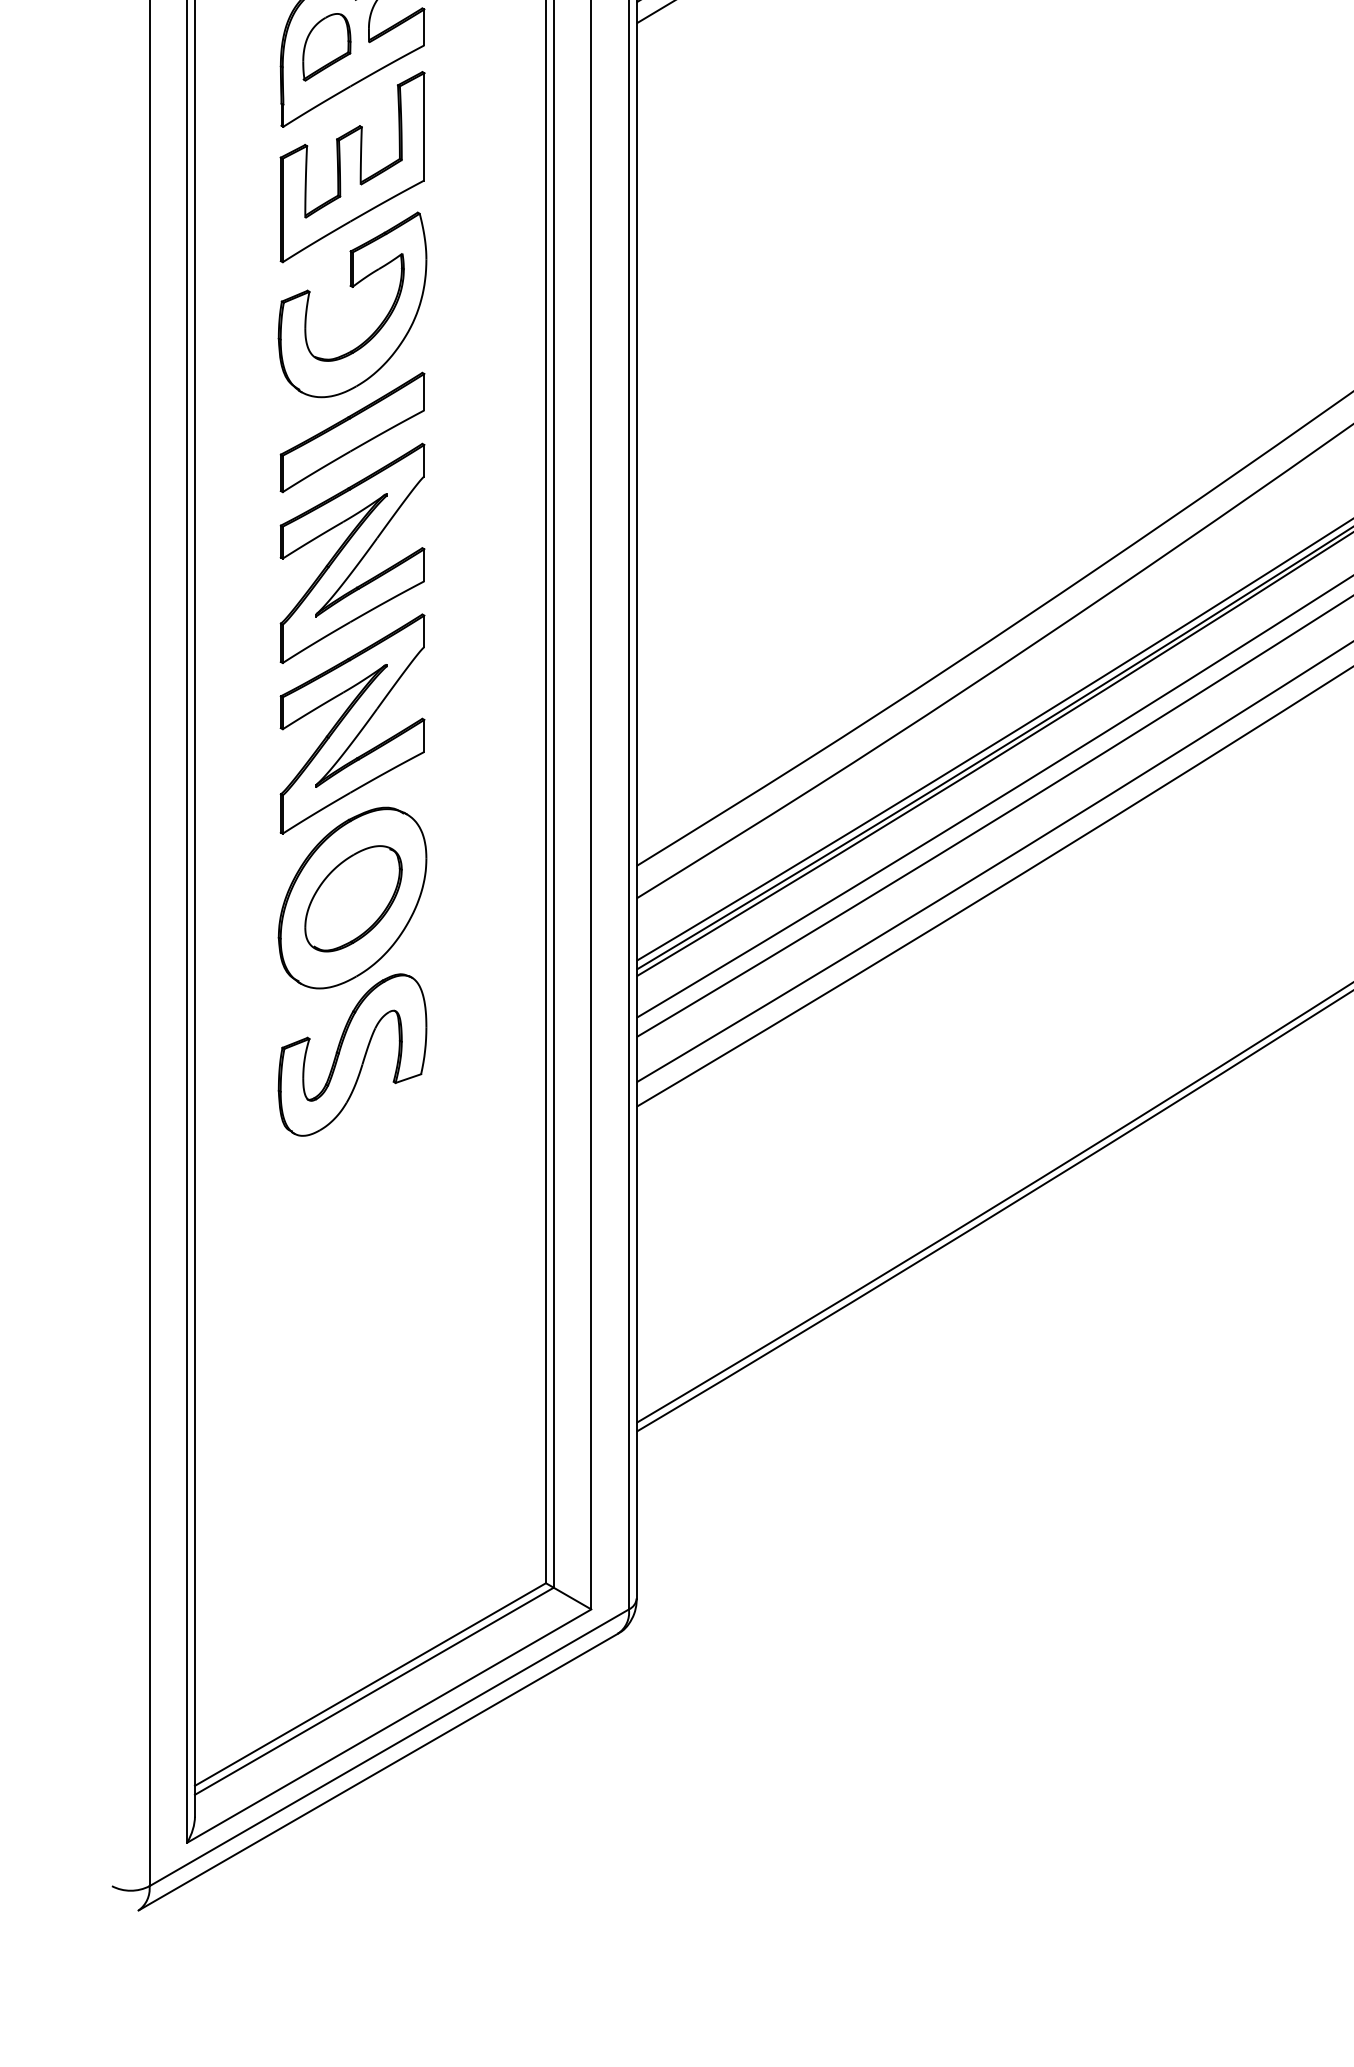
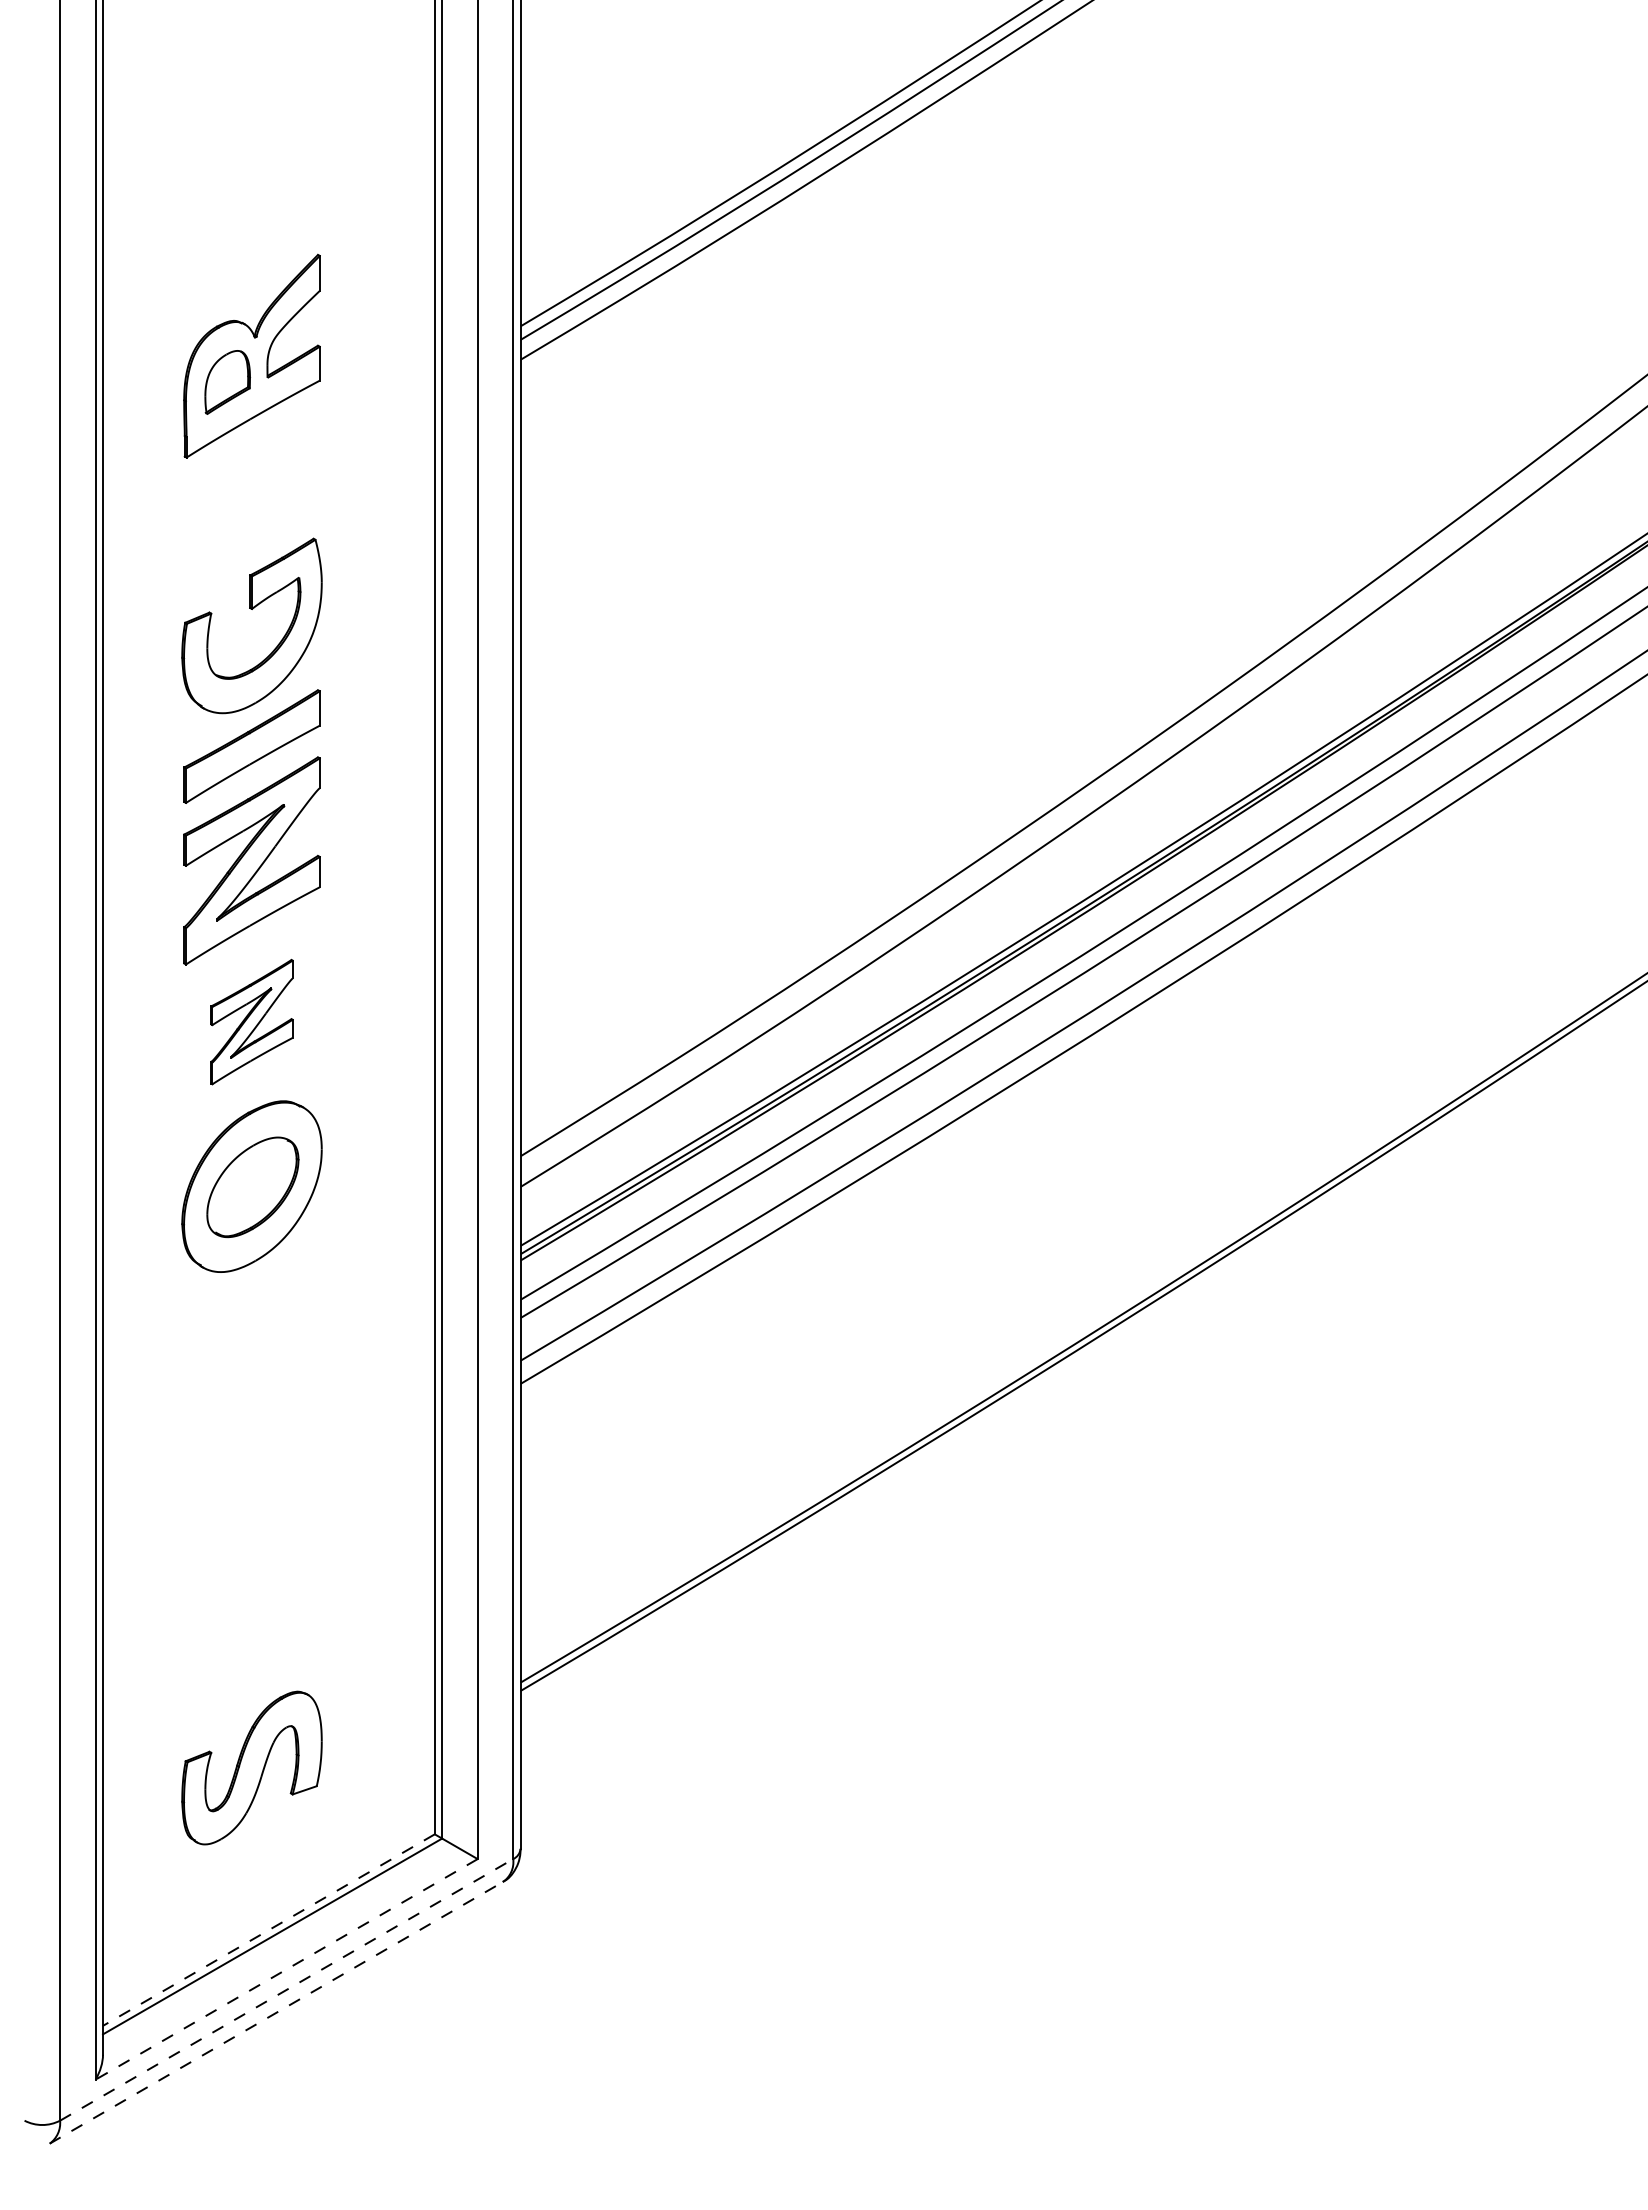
part: (352, 166) -> (251, 495), removed
part: (352, 723) -> (251, 1021), size x0.6
part: (352, 1054) -> (251, 1767), moved
line: (370, 1684) -> (268, 1930), solid -> dashed
line: (389, 1726) -> (286, 1969), solid -> dashed
line: (389, 1747) -> (286, 1989), solid -> dashed
line: (378, 1771) -> (276, 2012), solid -> dashed

